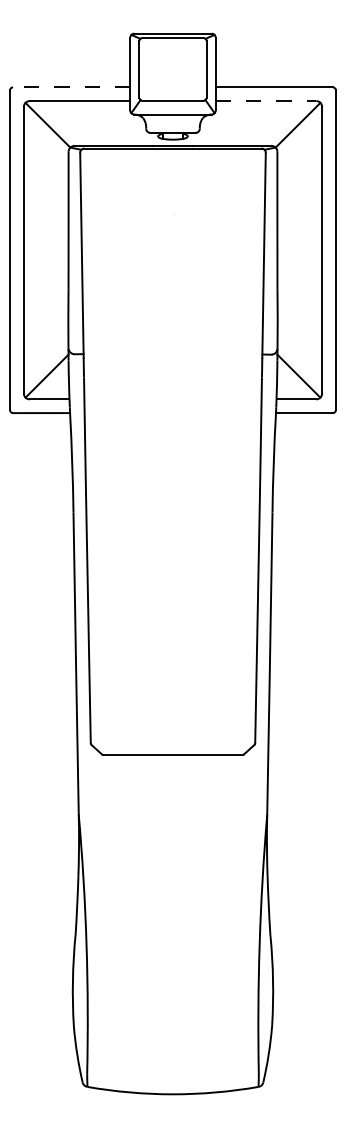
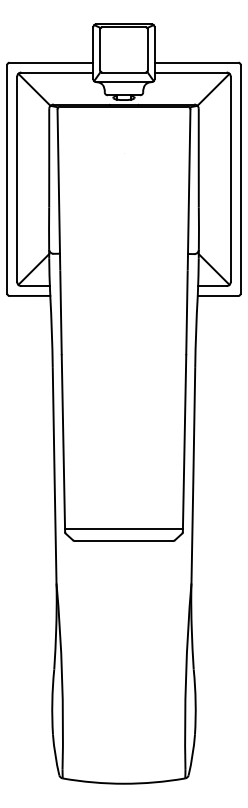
line: (71, 87) -> (51, 62), dashed -> solid
line: (267, 101) -> (191, 72), dashed -> solid
line: (172, 737) -> (123, 528), added

